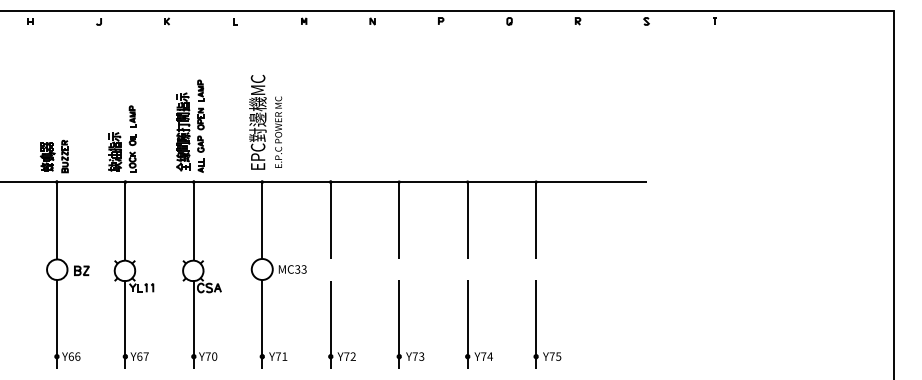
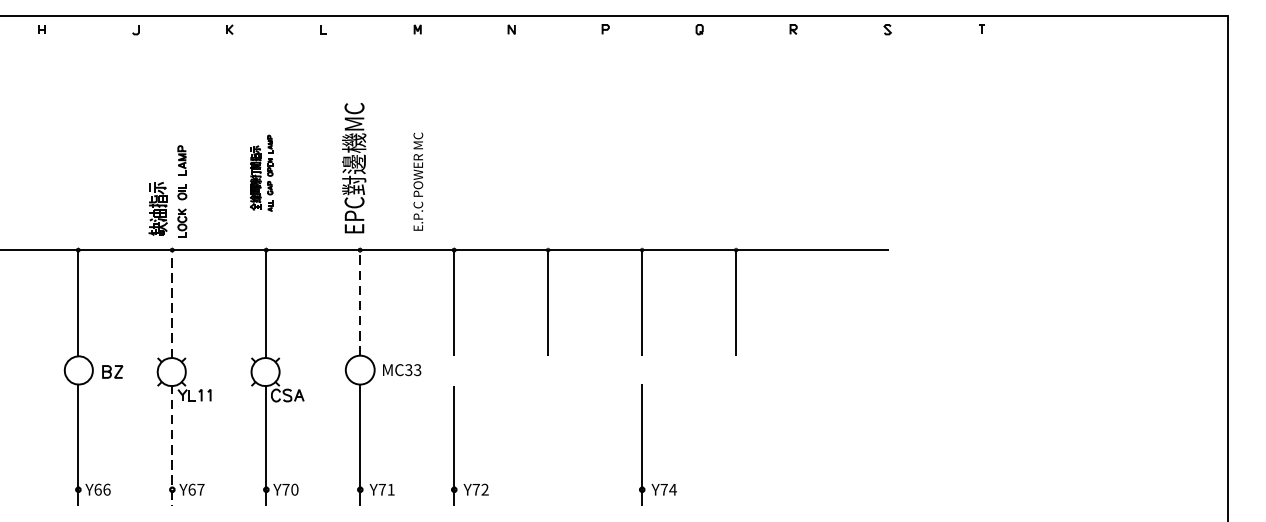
part: (190, 125) -> (261, 172), size x0.6
text: (278, 131) -> (418, 180), moved
part: (53, 156) -> (73, 215), removed
line: (125, 220) -> (172, 302), solid -> dashed
line: (262, 220) -> (360, 302), solid -> dashed
line: (125, 324) -> (172, 445), solid -> dashed
part: (399, 324) -> (548, 445), removed
part: (536, 324) -> (736, 445), removed

